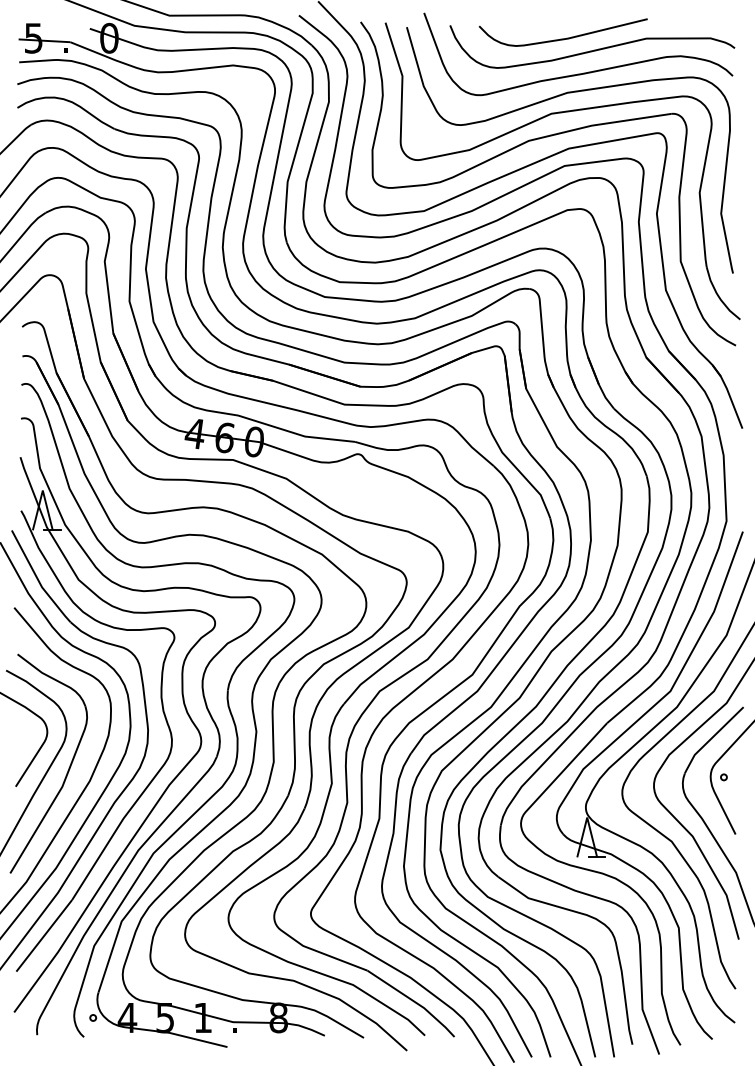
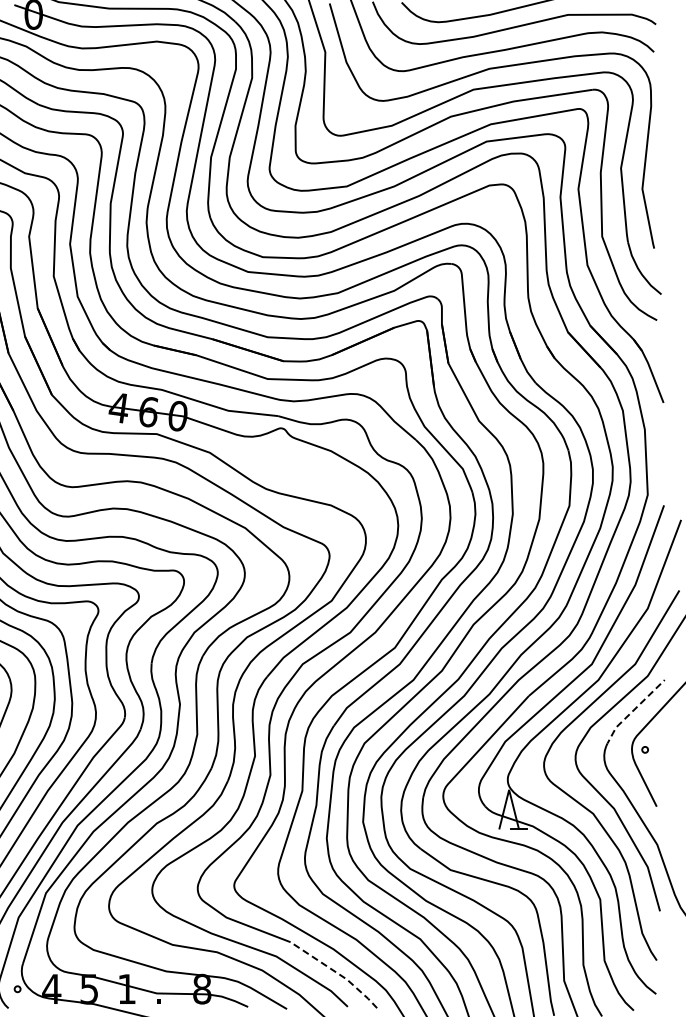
line: (711, 739) -> (632, 712), solid -> dashed
line: (414, 1001) -> (337, 972), solid -> dashed

